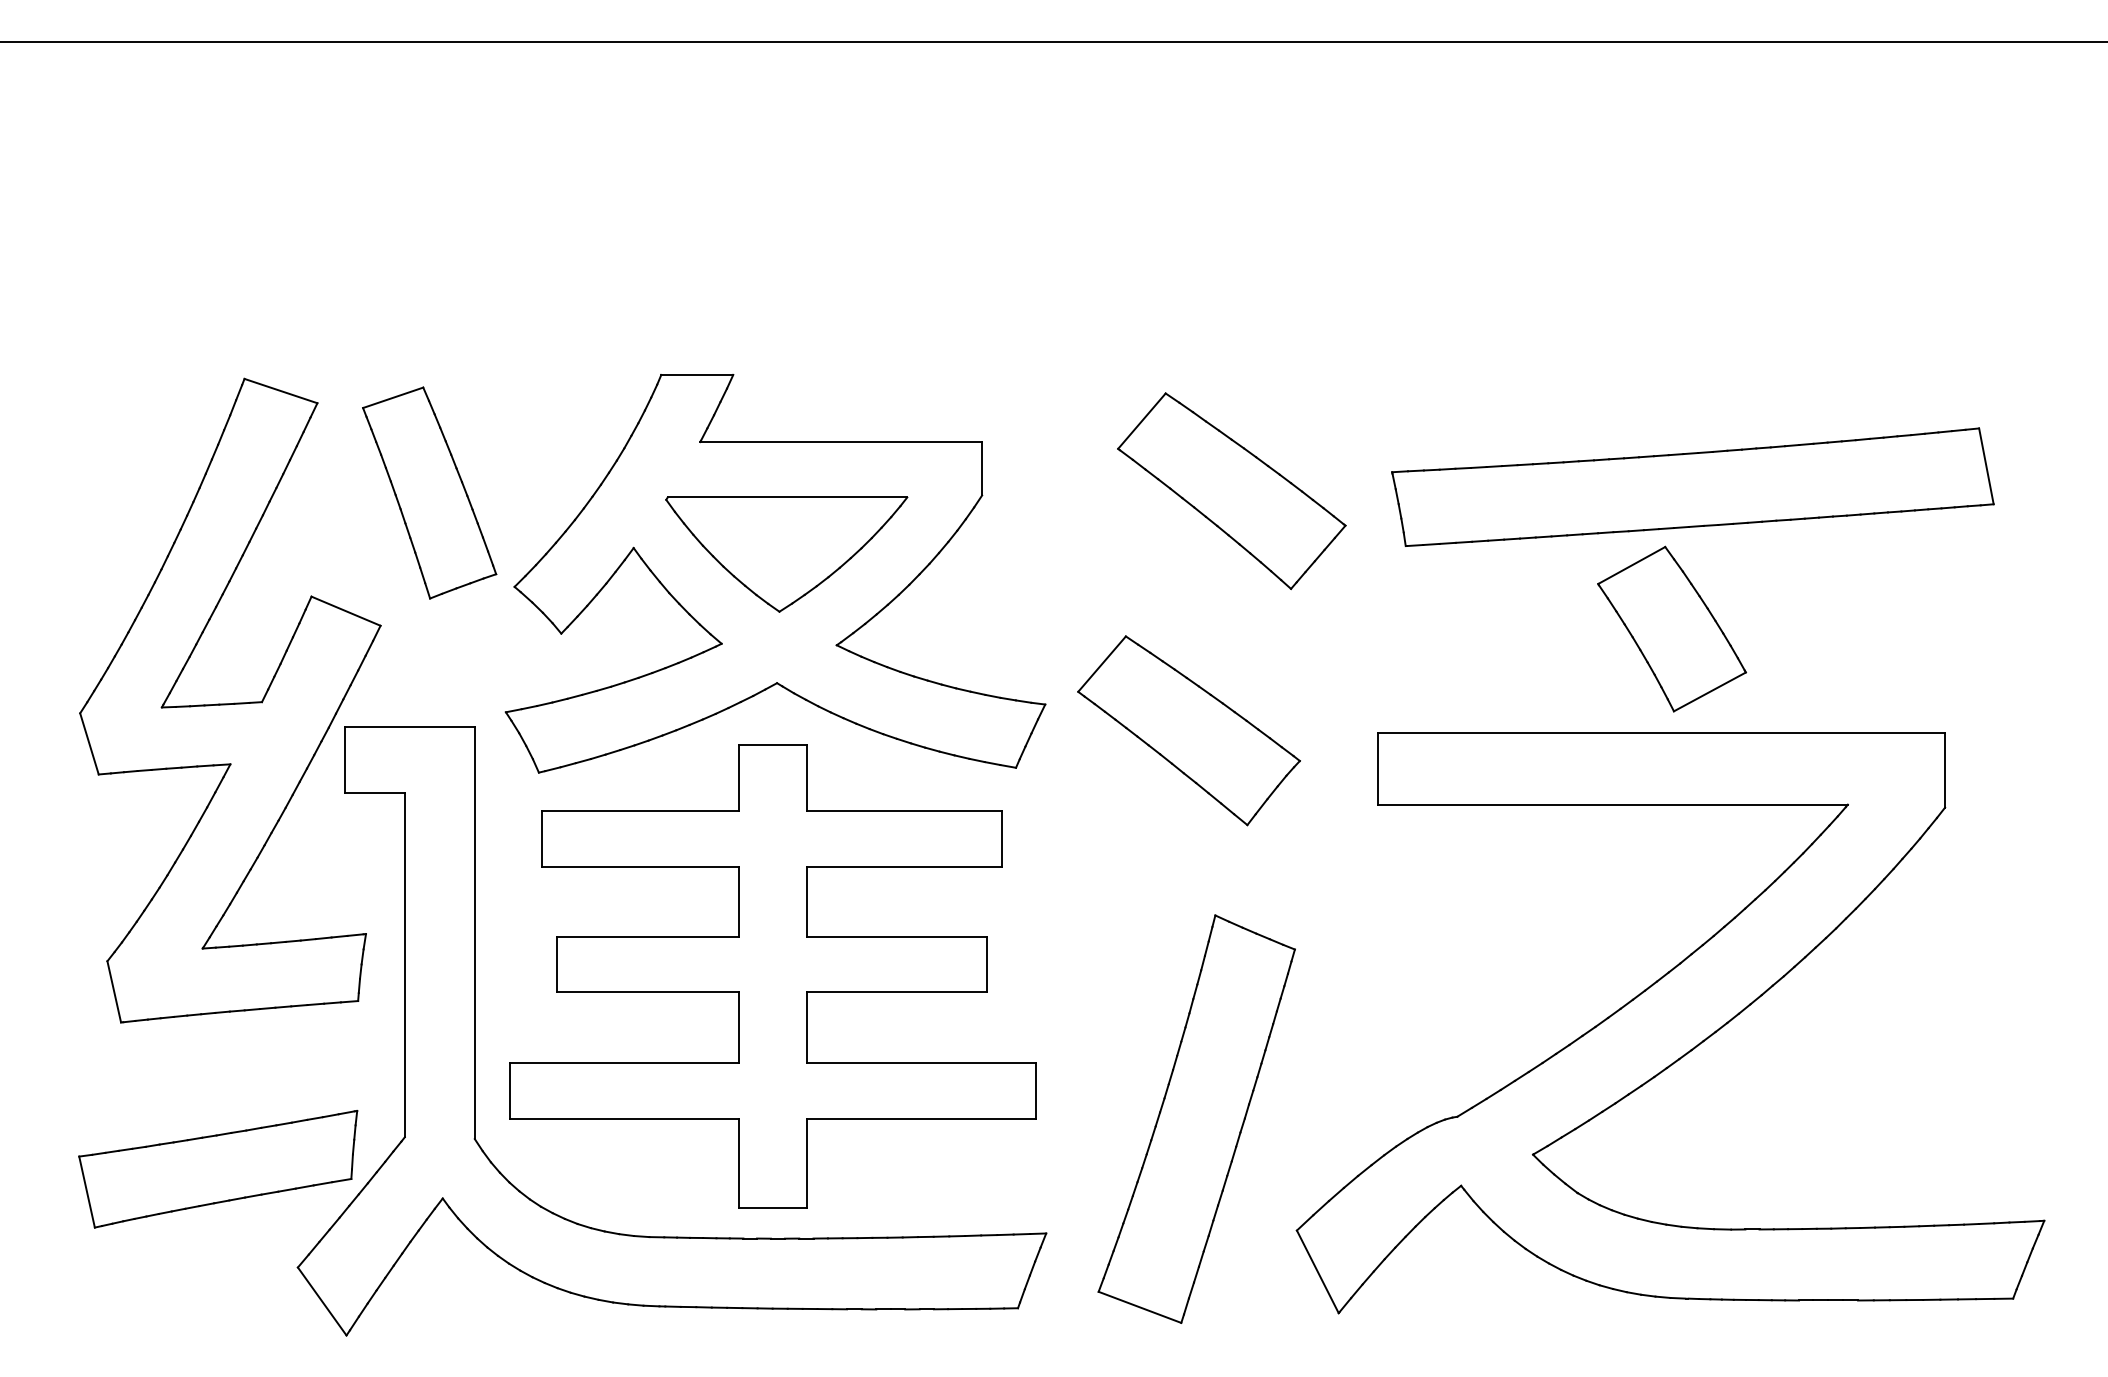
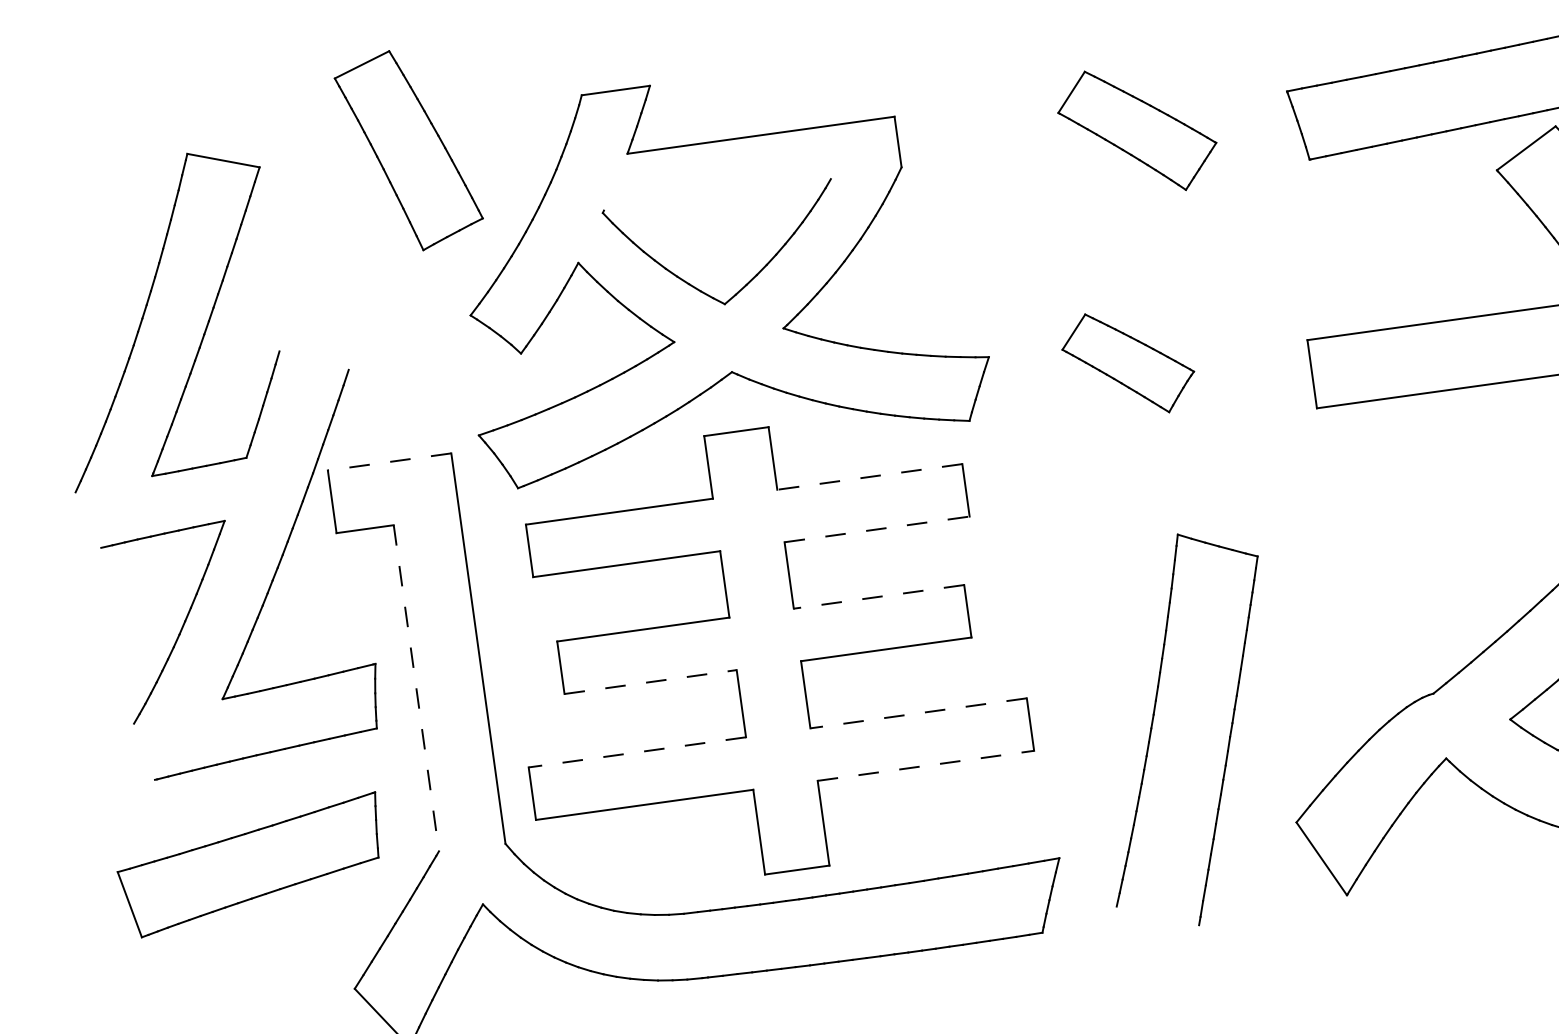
part: (1231, 491) -> (1137, 130), size x0.7
part: (429, 492) -> (408, 149), moved
line: (787, 497) -> (717, 194), removed
line: (345, 610) -> (313, 360), removed
line: (409, 726) -> (389, 461), solid -> dashed
part: (1188, 730) -> (1128, 362), size x0.6
line: (89, 743) -> (88, 519), removed
line: (904, 811) -> (869, 477), solid -> dashed
line: (904, 866) -> (876, 529), solid -> dashed
line: (897, 936) -> (879, 596), solid -> dashed
line: (404, 965) -> (416, 688), solid -> dashed
line: (114, 991) -> (144, 751), removed
line: (648, 992) -> (650, 682), solid -> dashed
line: (624, 1063) -> (637, 752), solid -> dashed
line: (920, 1063) -> (917, 713), solid -> dashed
line: (921, 1118) -> (926, 765), solid -> dashed
part: (218, 1169) -> (251, 866), moved
line: (1139, 1306) -> (1157, 915), removed

